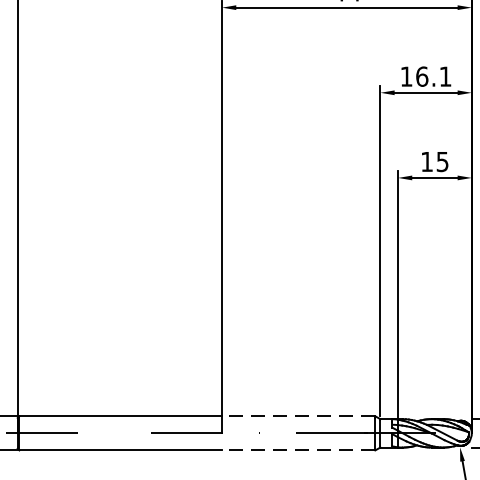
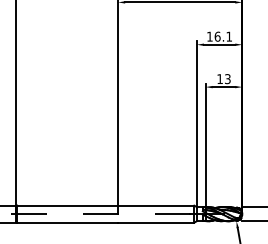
text: (441, 160) -> (227, 78), 15 -> 13
line: (297, 415) -> (155, 205), dashed -> solid
line: (297, 450) -> (155, 222), dashed -> solid

